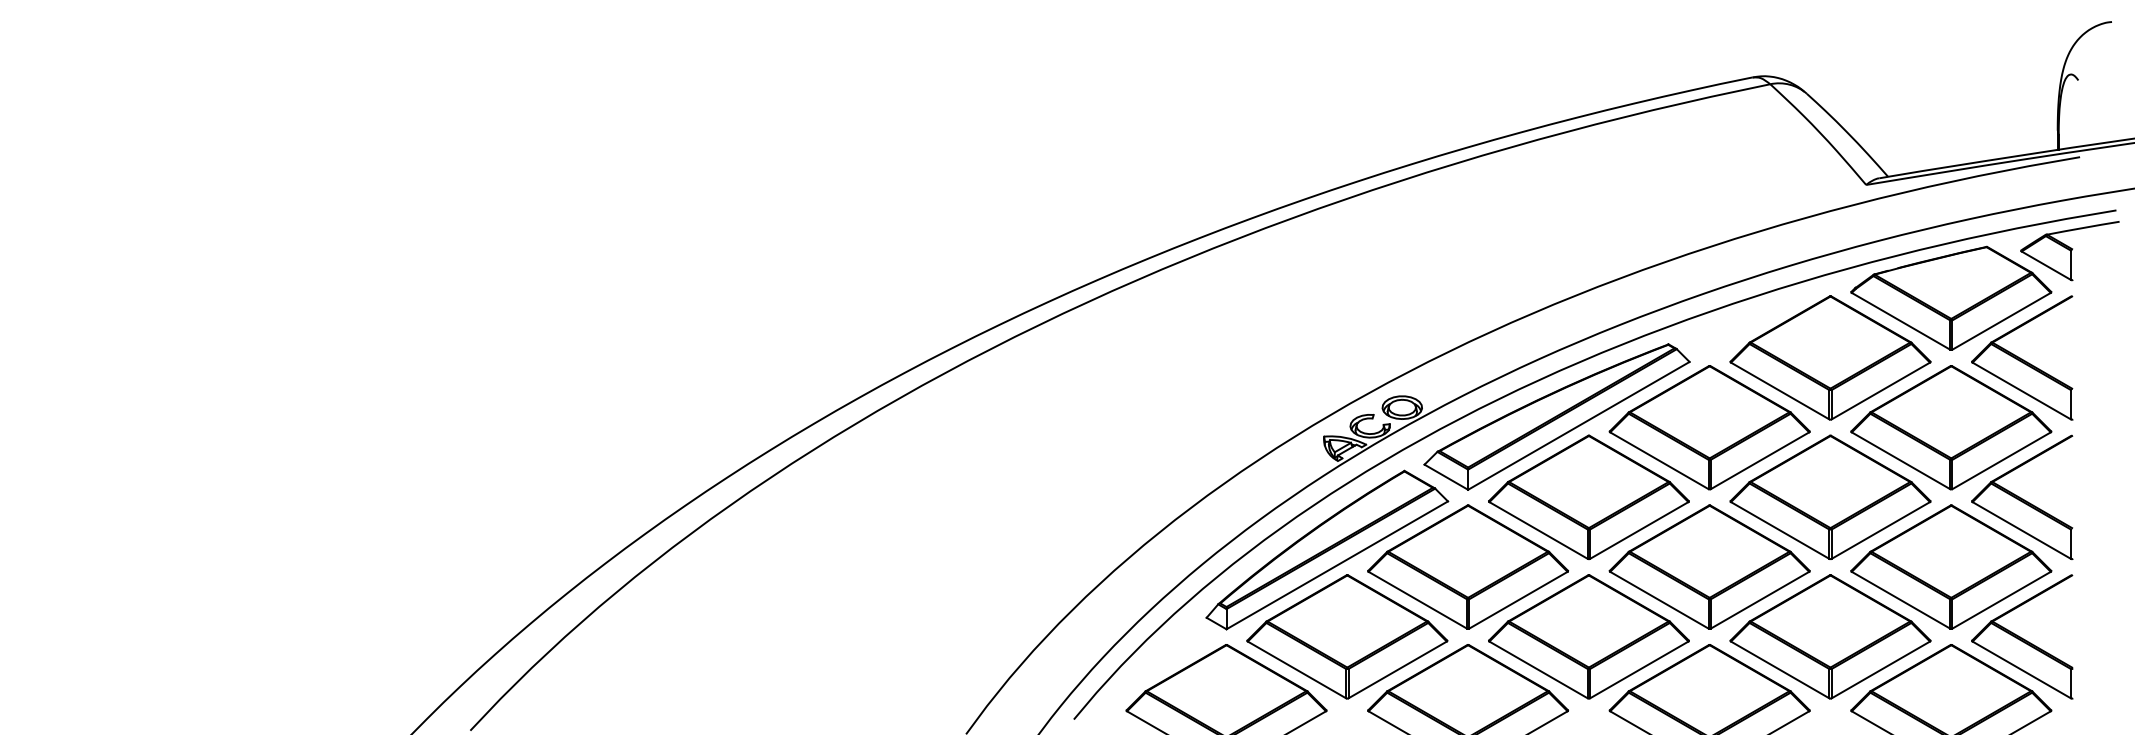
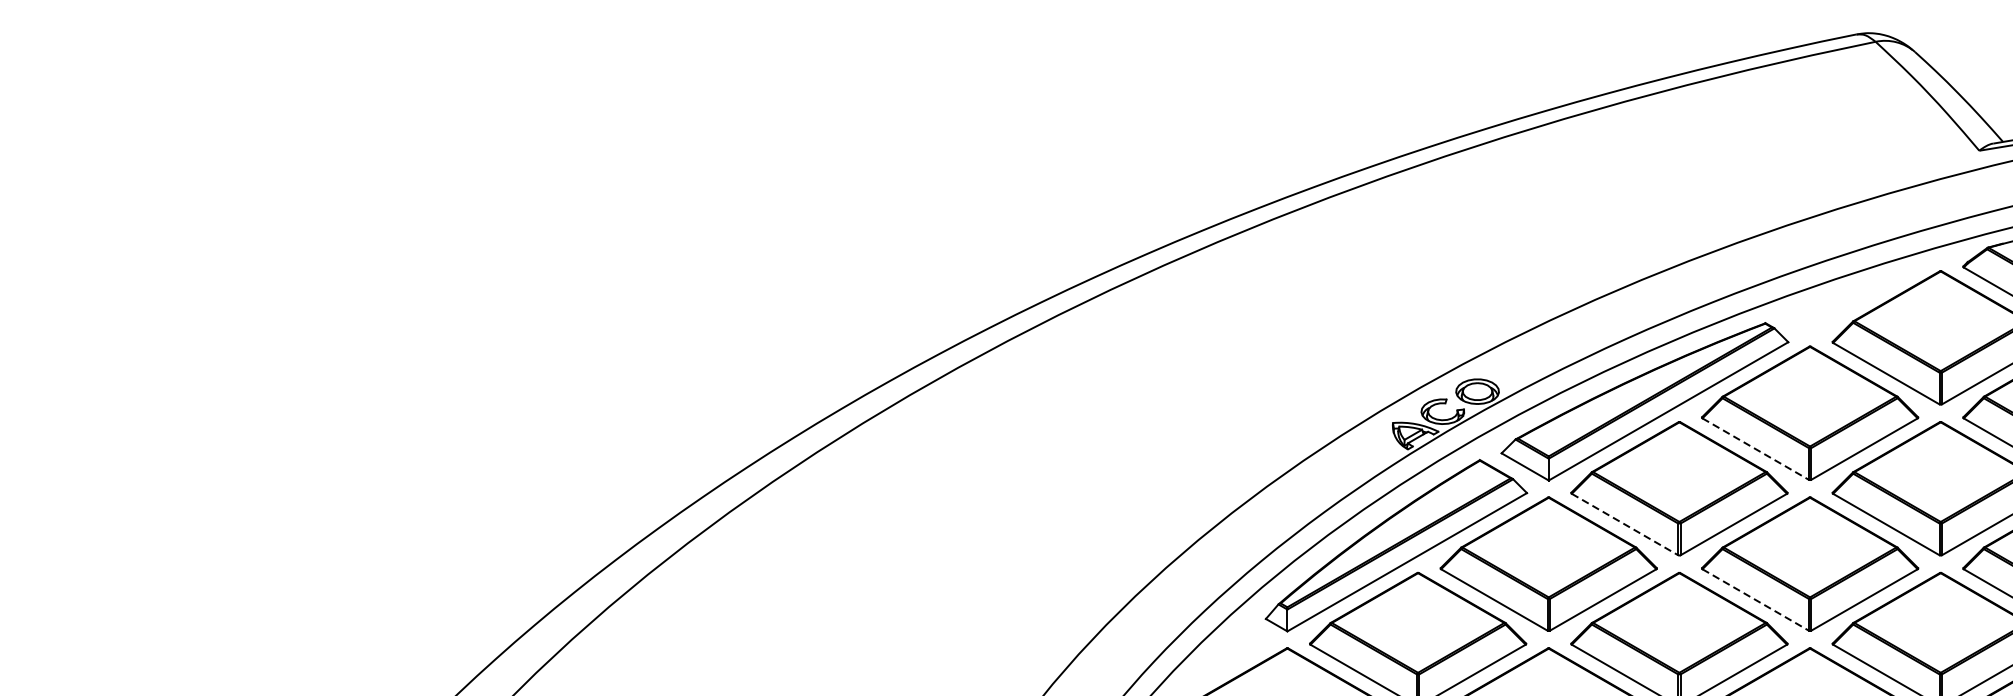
line: (1659, 460) -> (1755, 448), solid -> dashed
line: (1538, 530) -> (1624, 524), solid -> dashed
line: (1659, 600) -> (1755, 600), solid -> dashed

